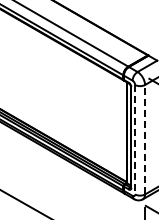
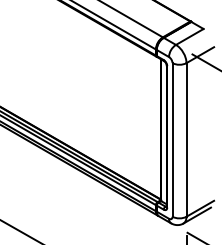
line: (135, 139) -> (173, 139), dashed -> solid
line: (145, 139) -> (187, 139), dashed -> solid

